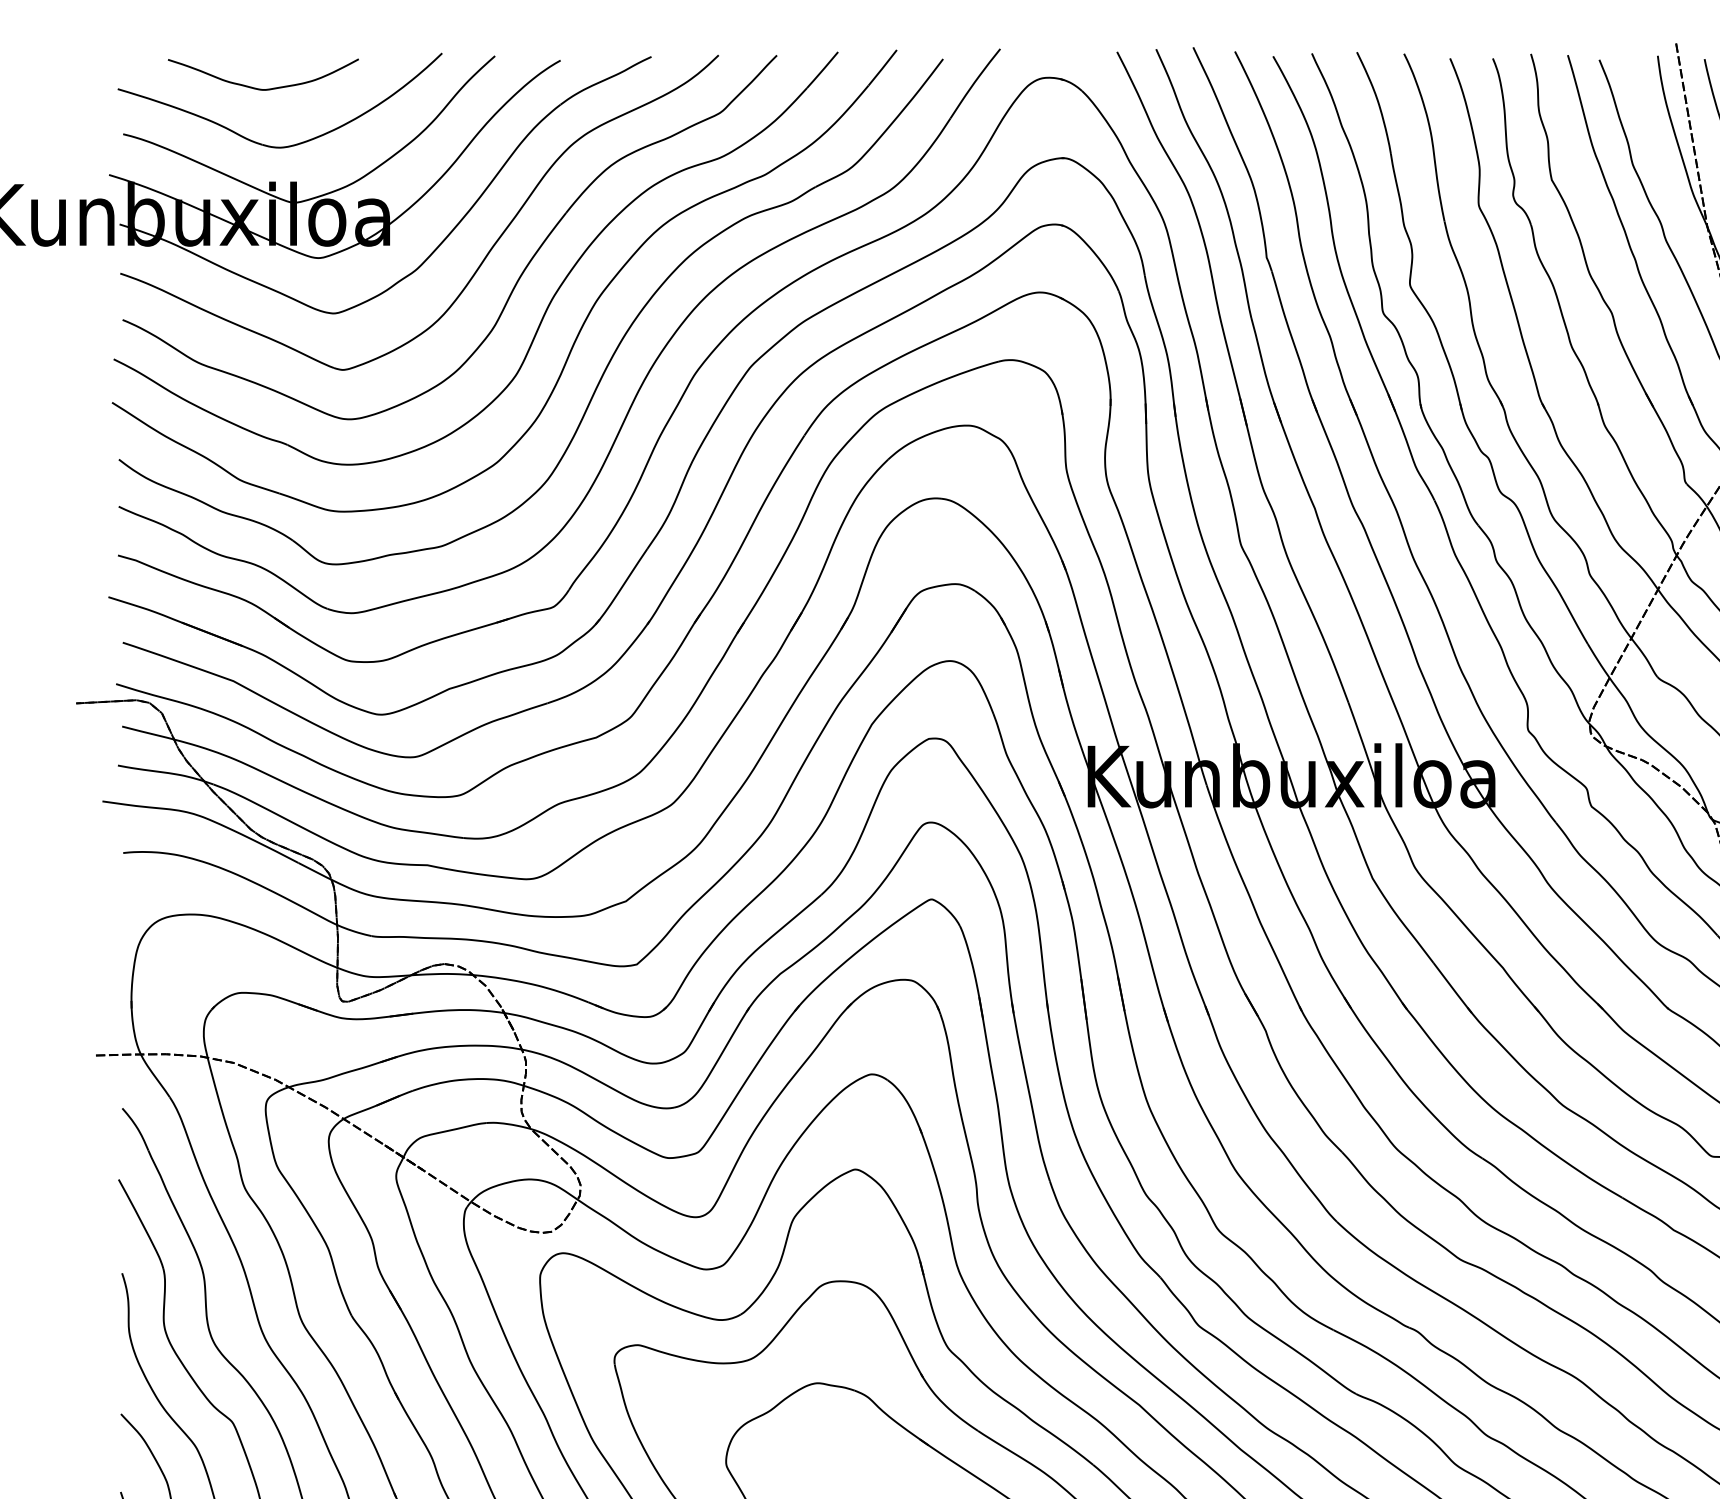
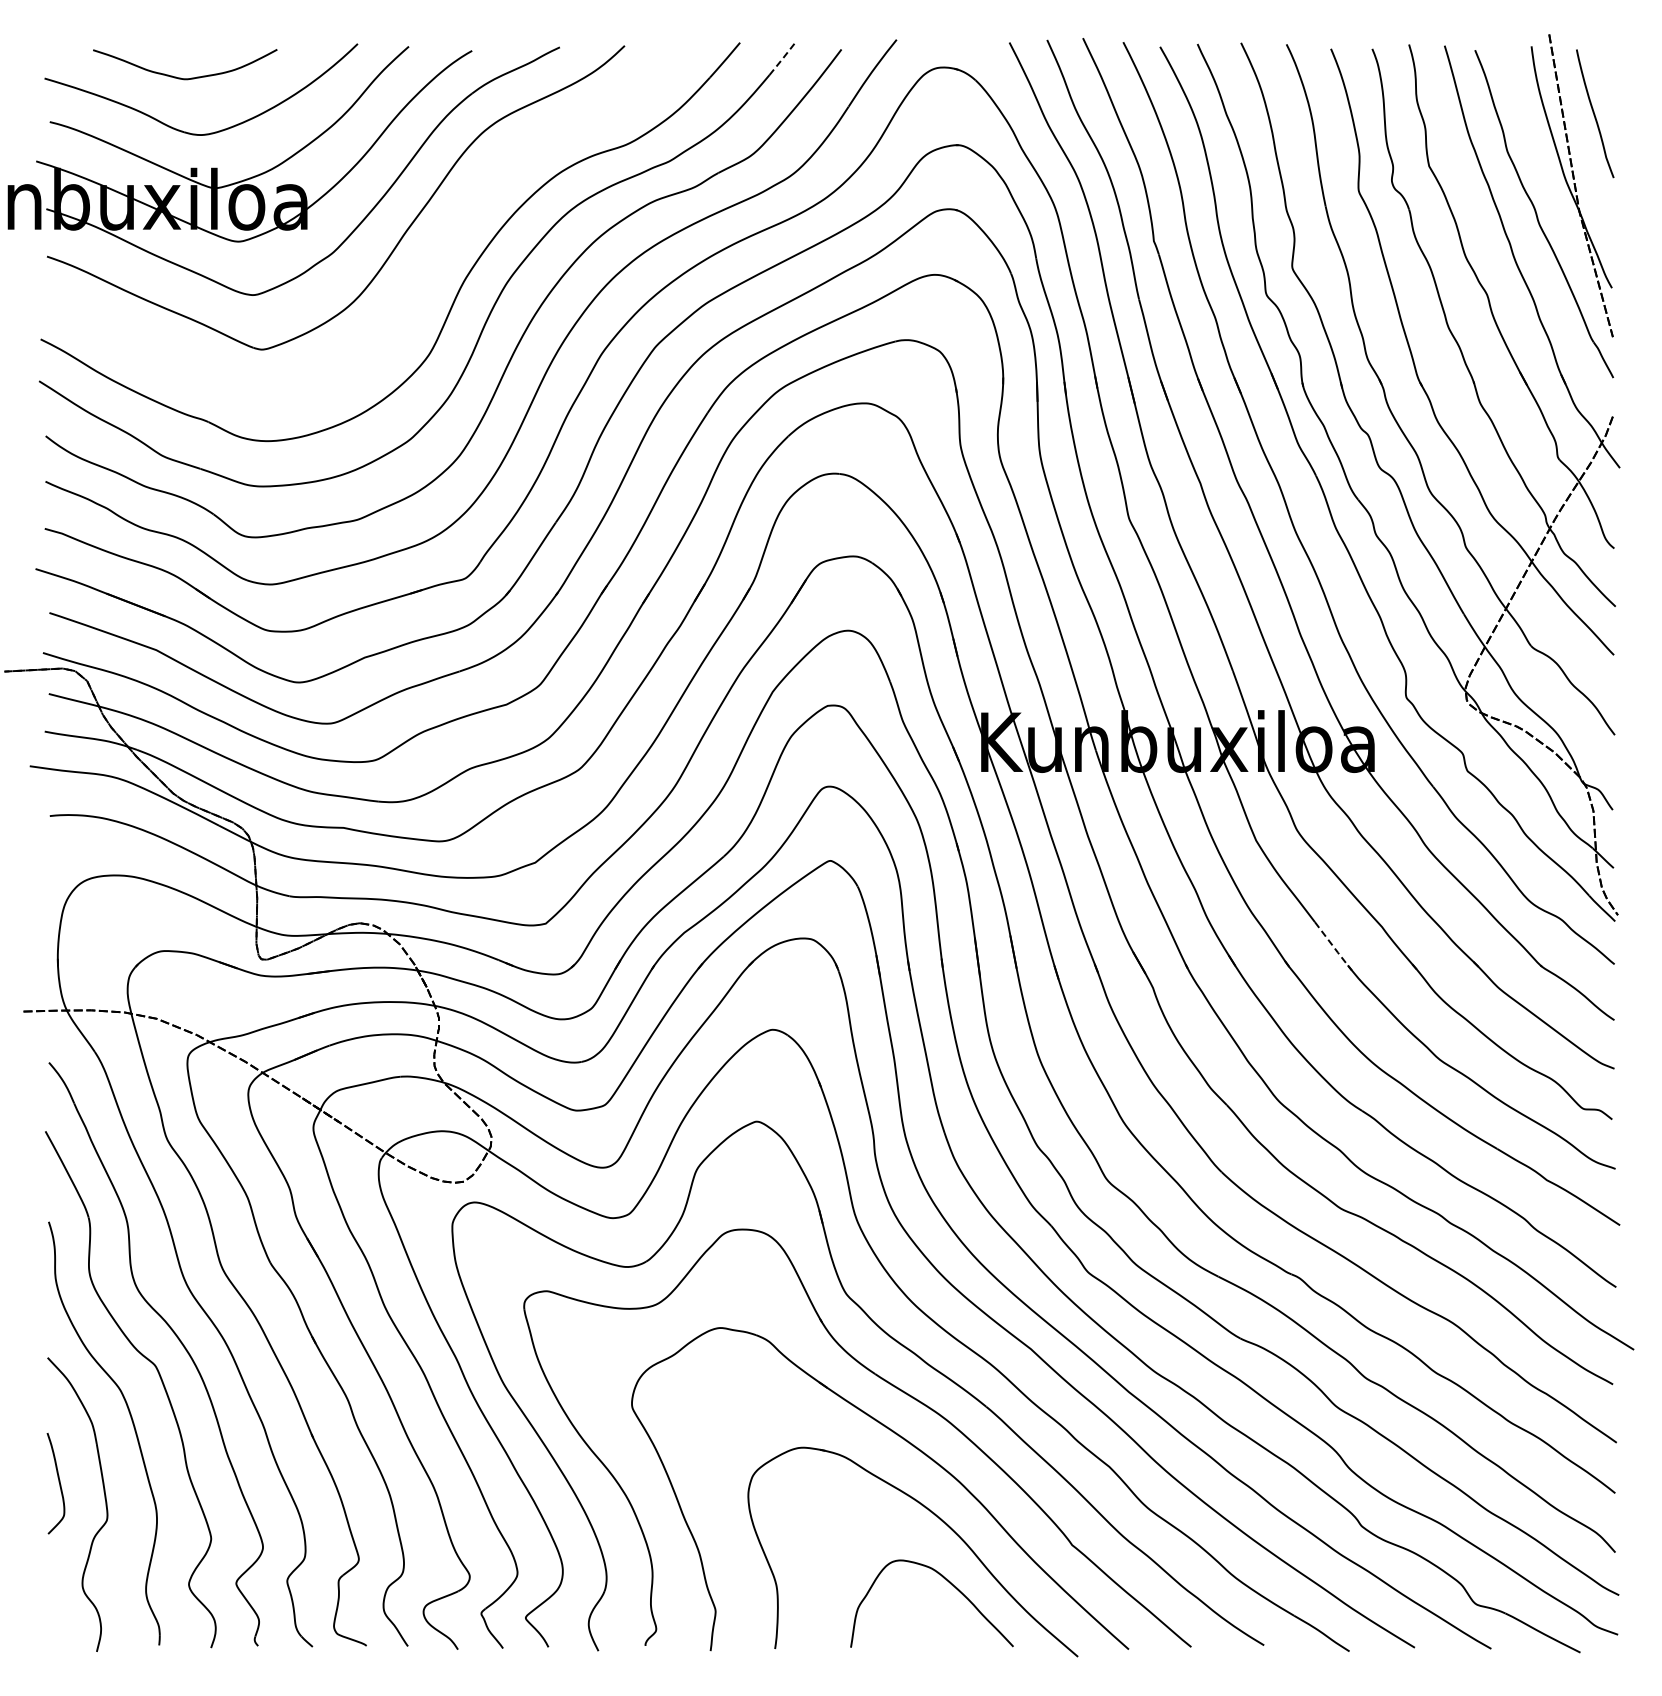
line: (883, 68) -> (783, 58), solid -> dashed
part: (518, 277) -> (431, 260), removed
line: (1453, 989) -> (1334, 947), solid -> dashed

